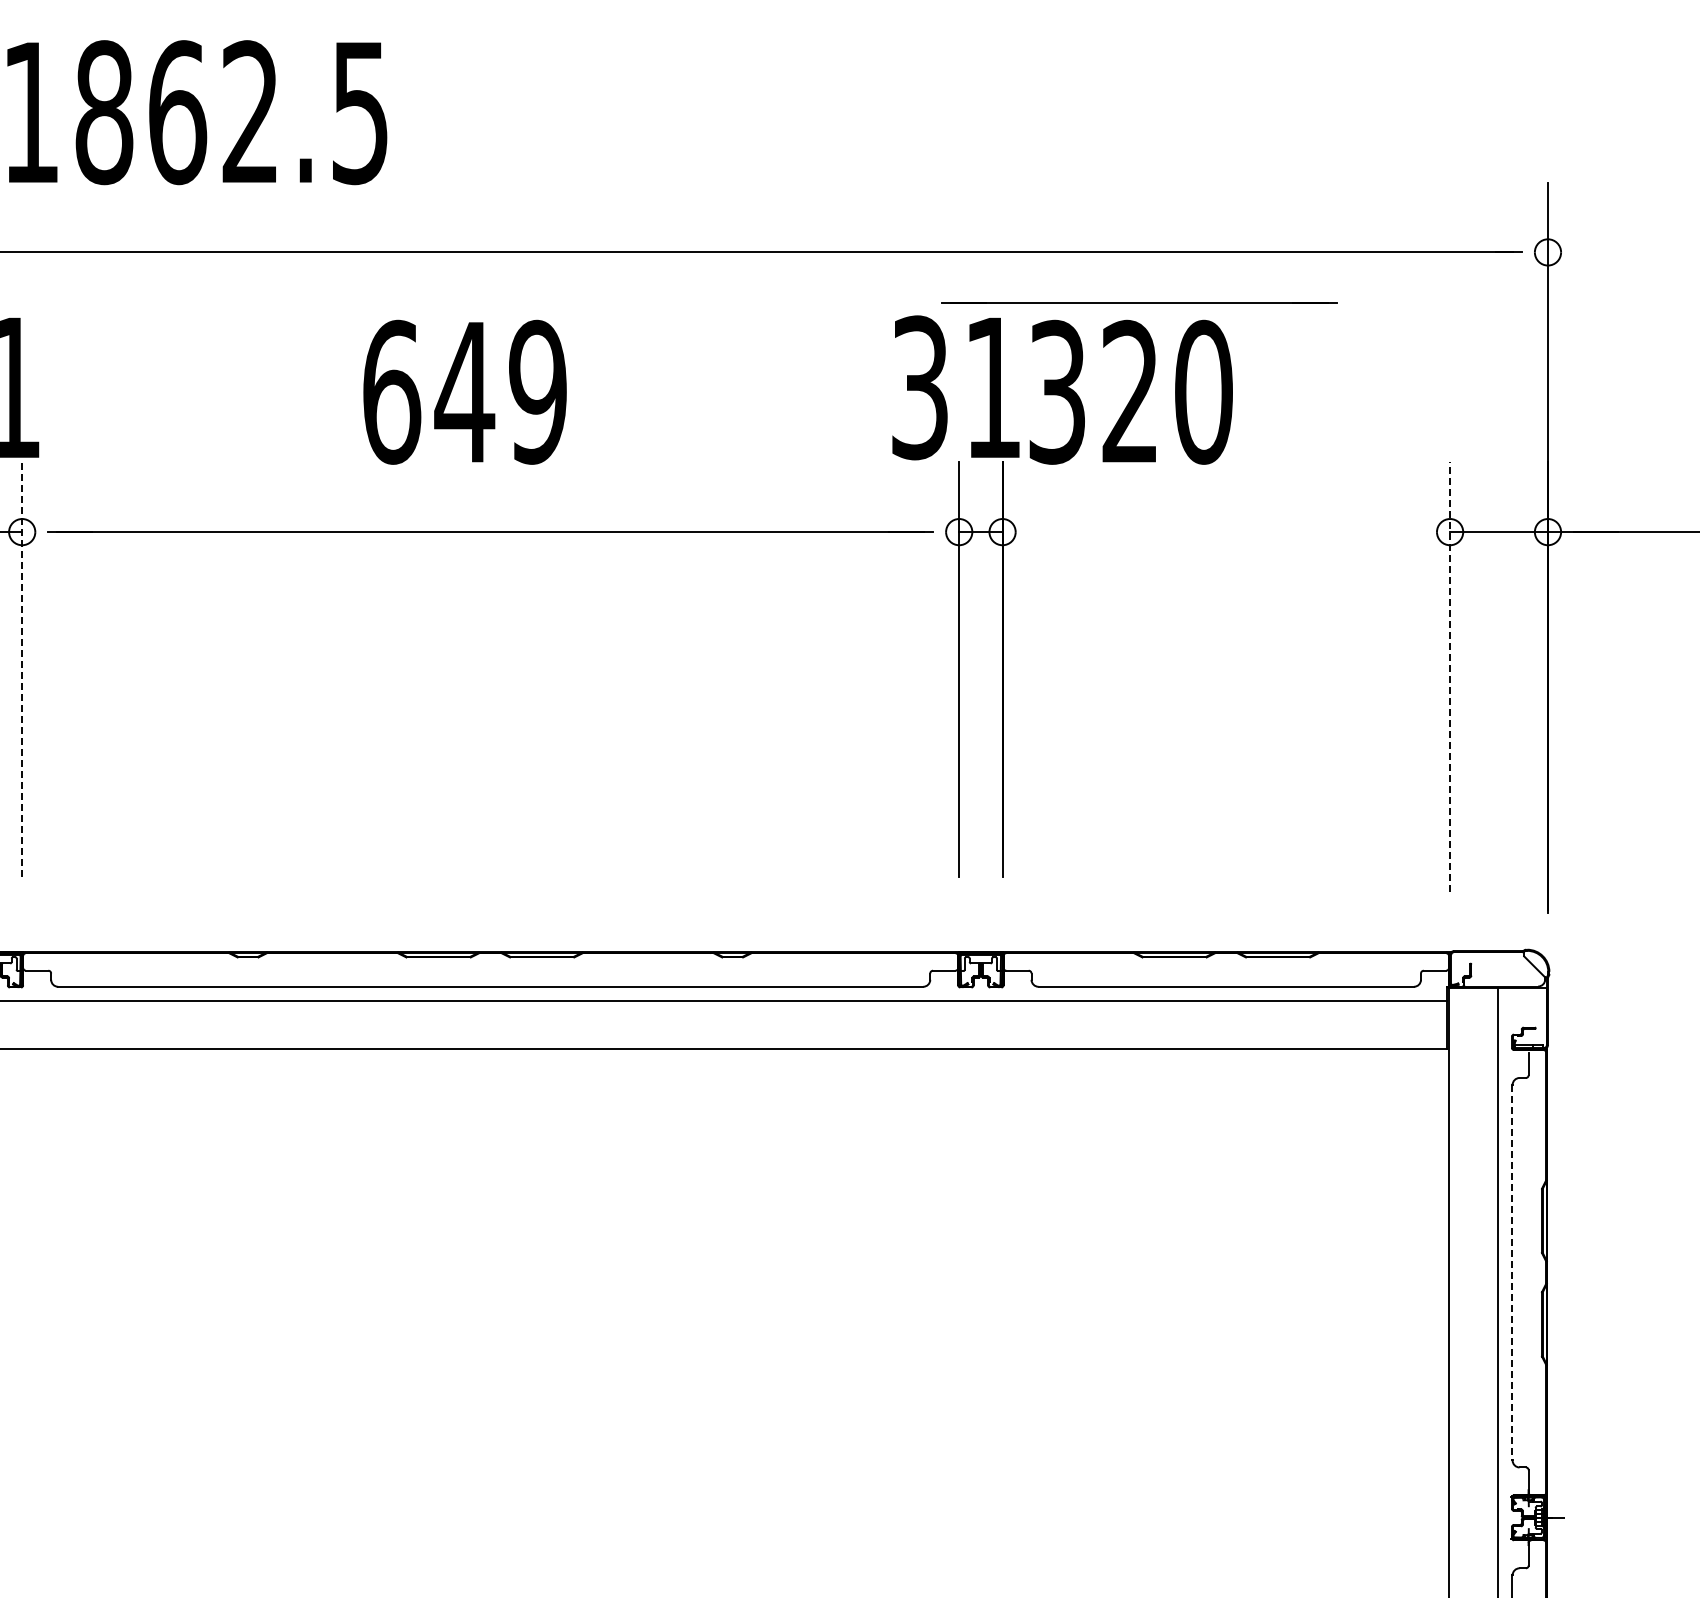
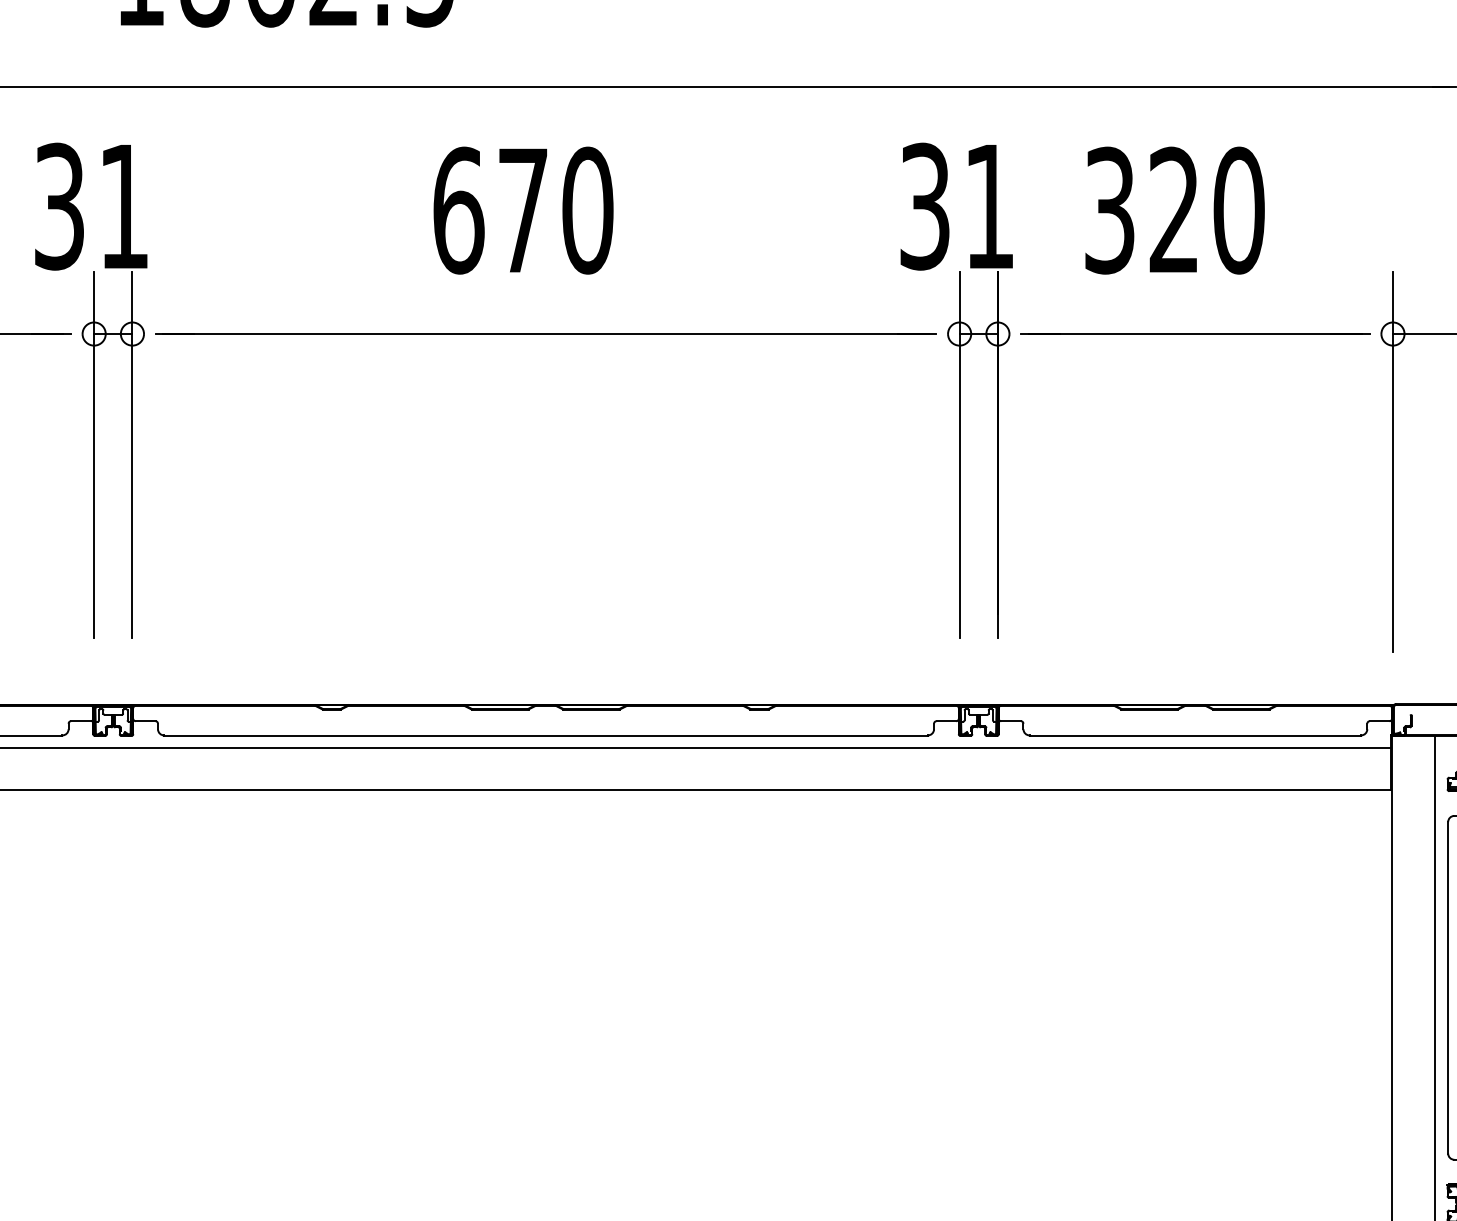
line: (1139, 302) -> (1195, 333), moved
text: (500, 391) -> (554, 209), 649 -> 670
text: (1130, 391) -> (1174, 209), moved
line: (22, 668) -> (132, 454), dashed -> solid
line: (1450, 677) -> (1393, 462), dashed -> solid
line: (1511, 1272) -> (1447, 987), dashed -> solid

